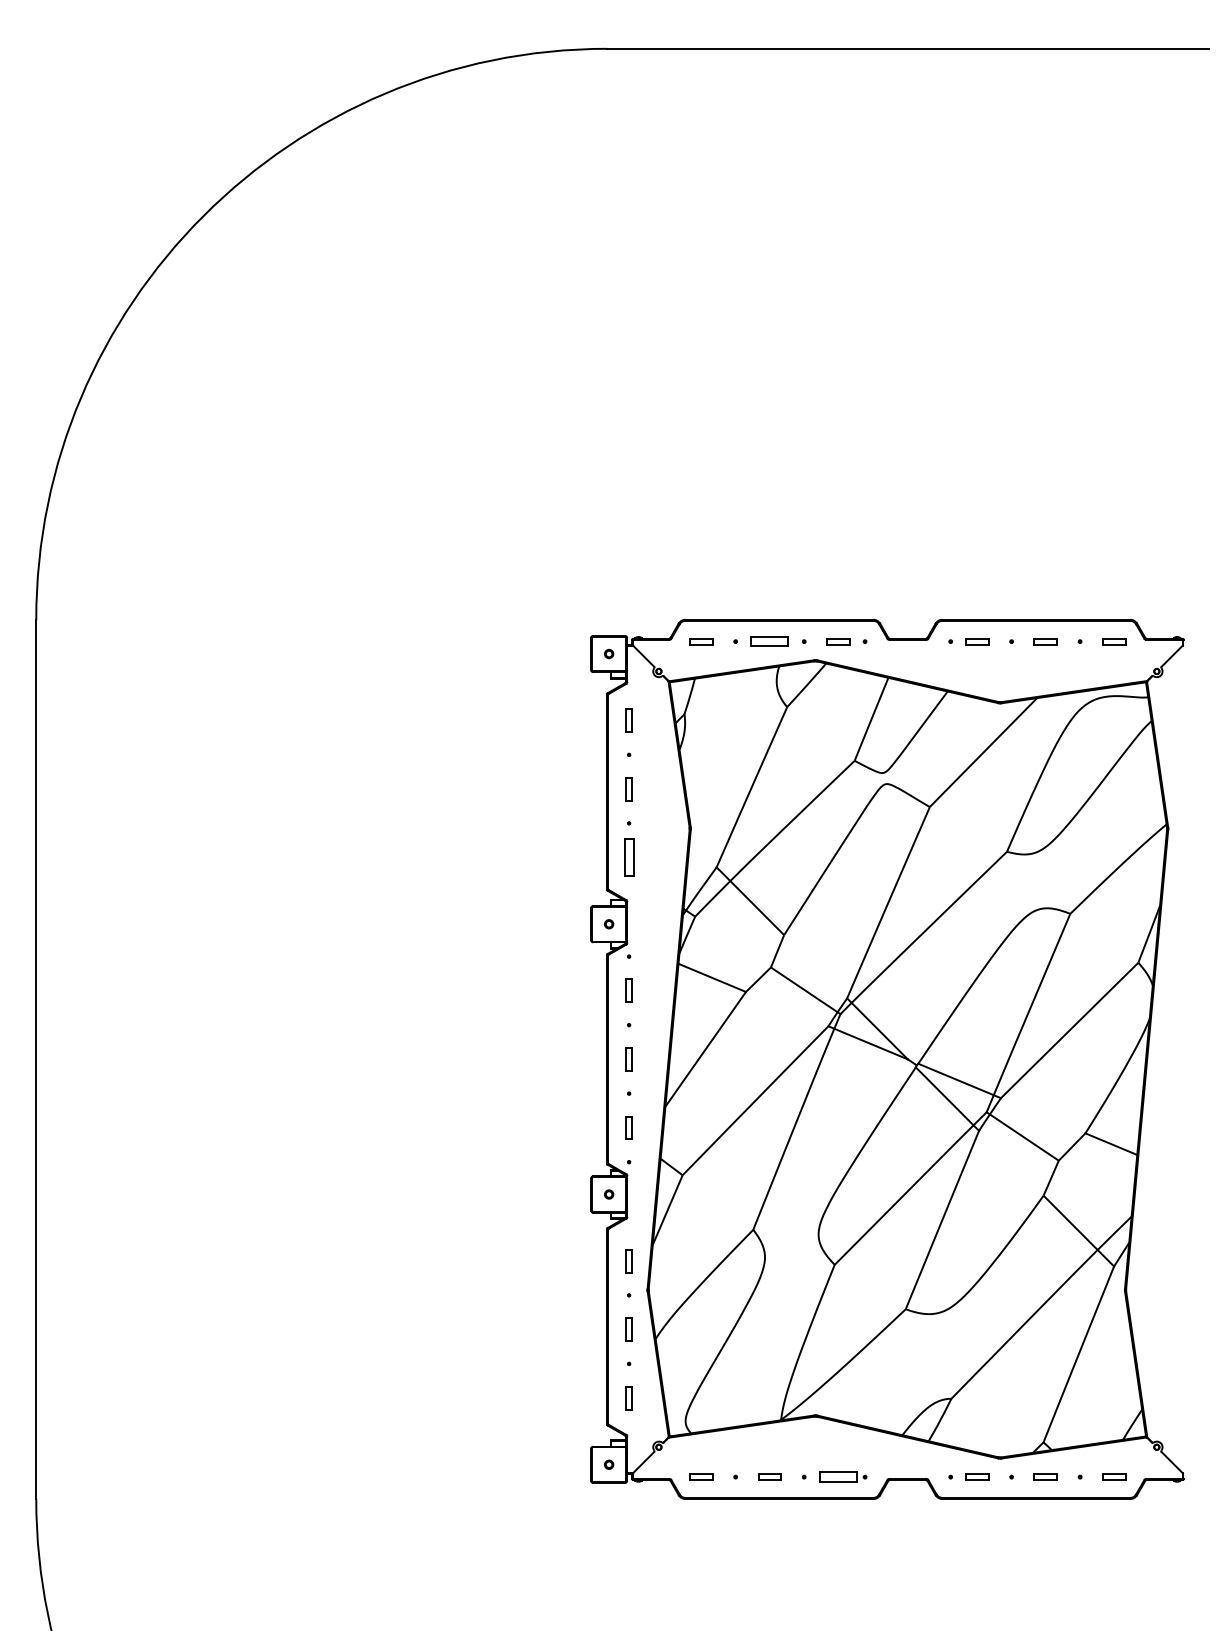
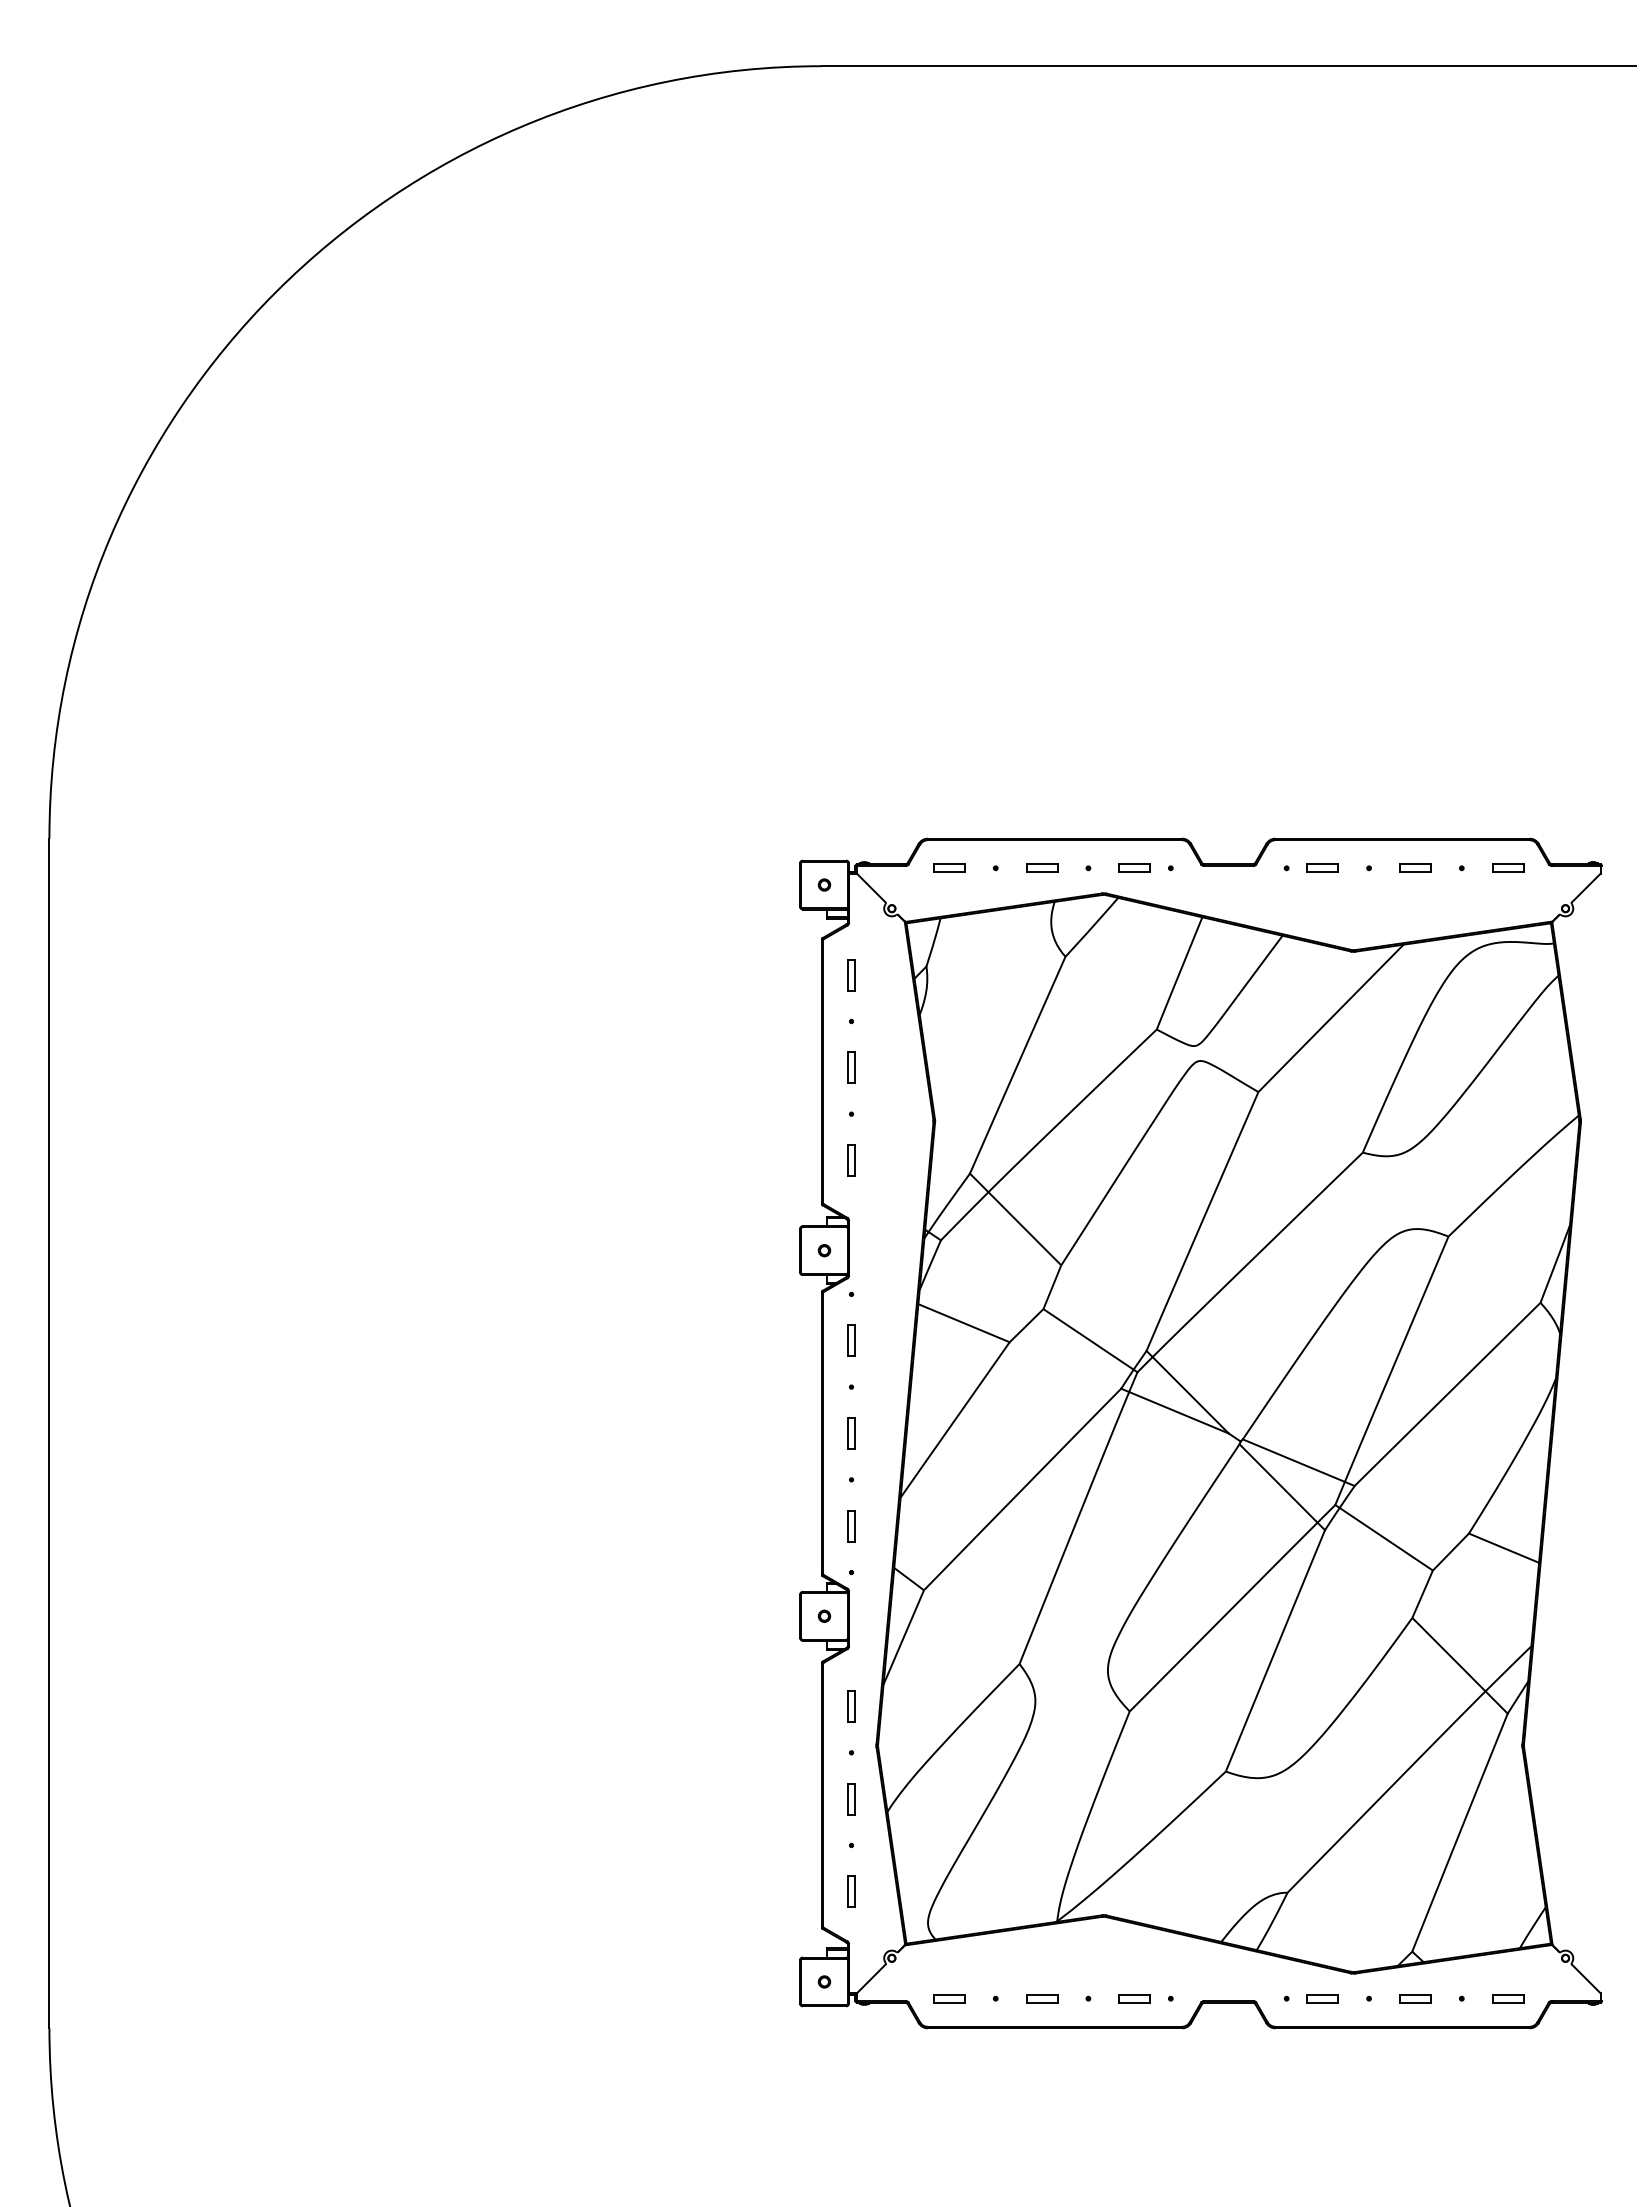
part: (770, 641) -> (1042, 867), size x0.62
part: (629, 857) -> (851, 1160), size x0.62
part: (838, 1476) -> (1134, 1998), size x0.62

